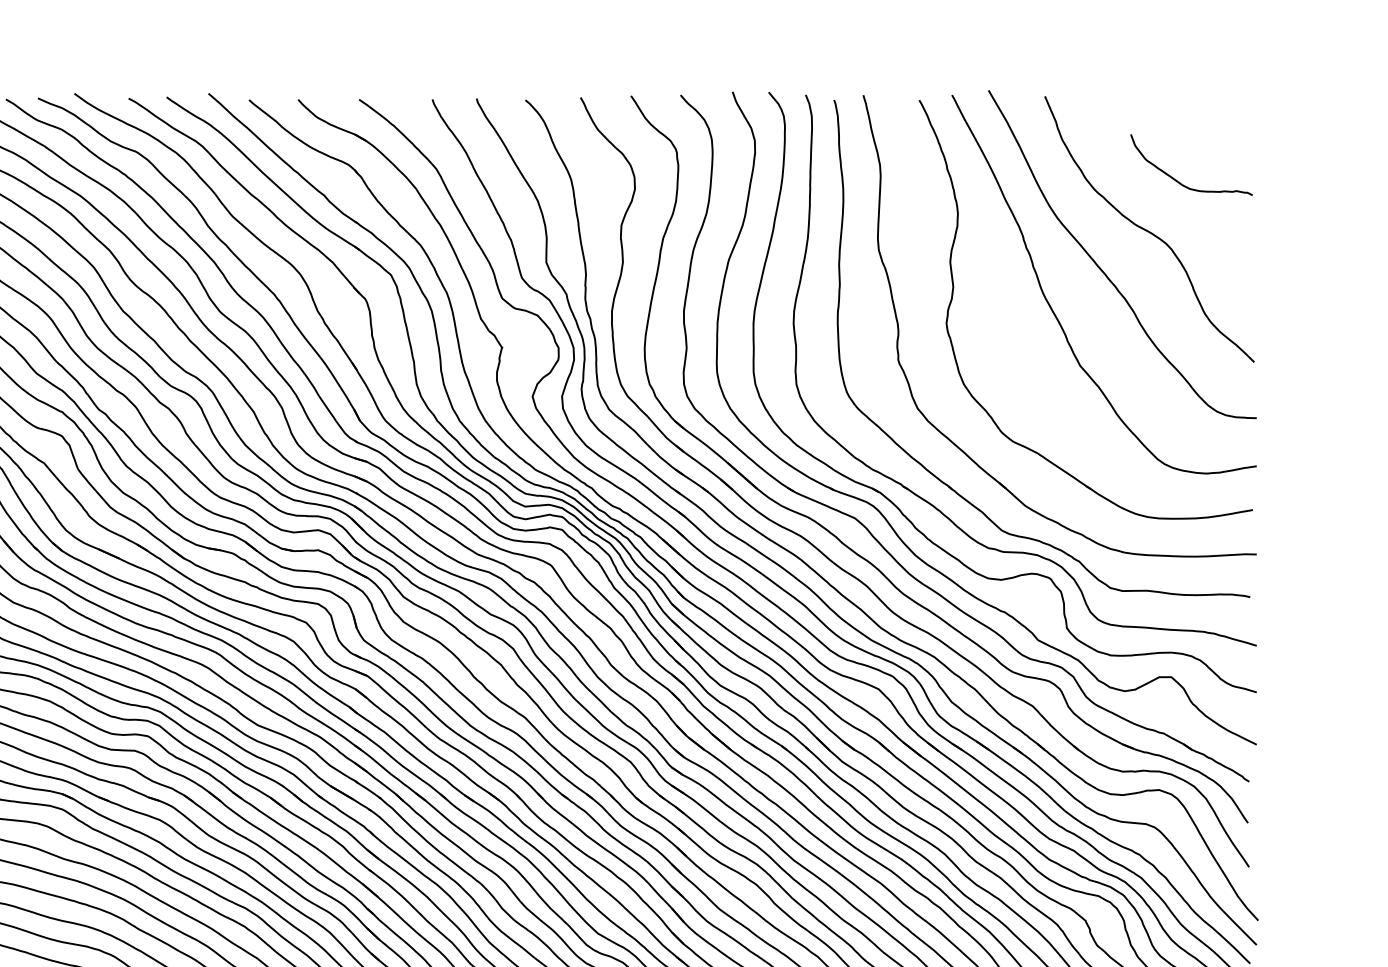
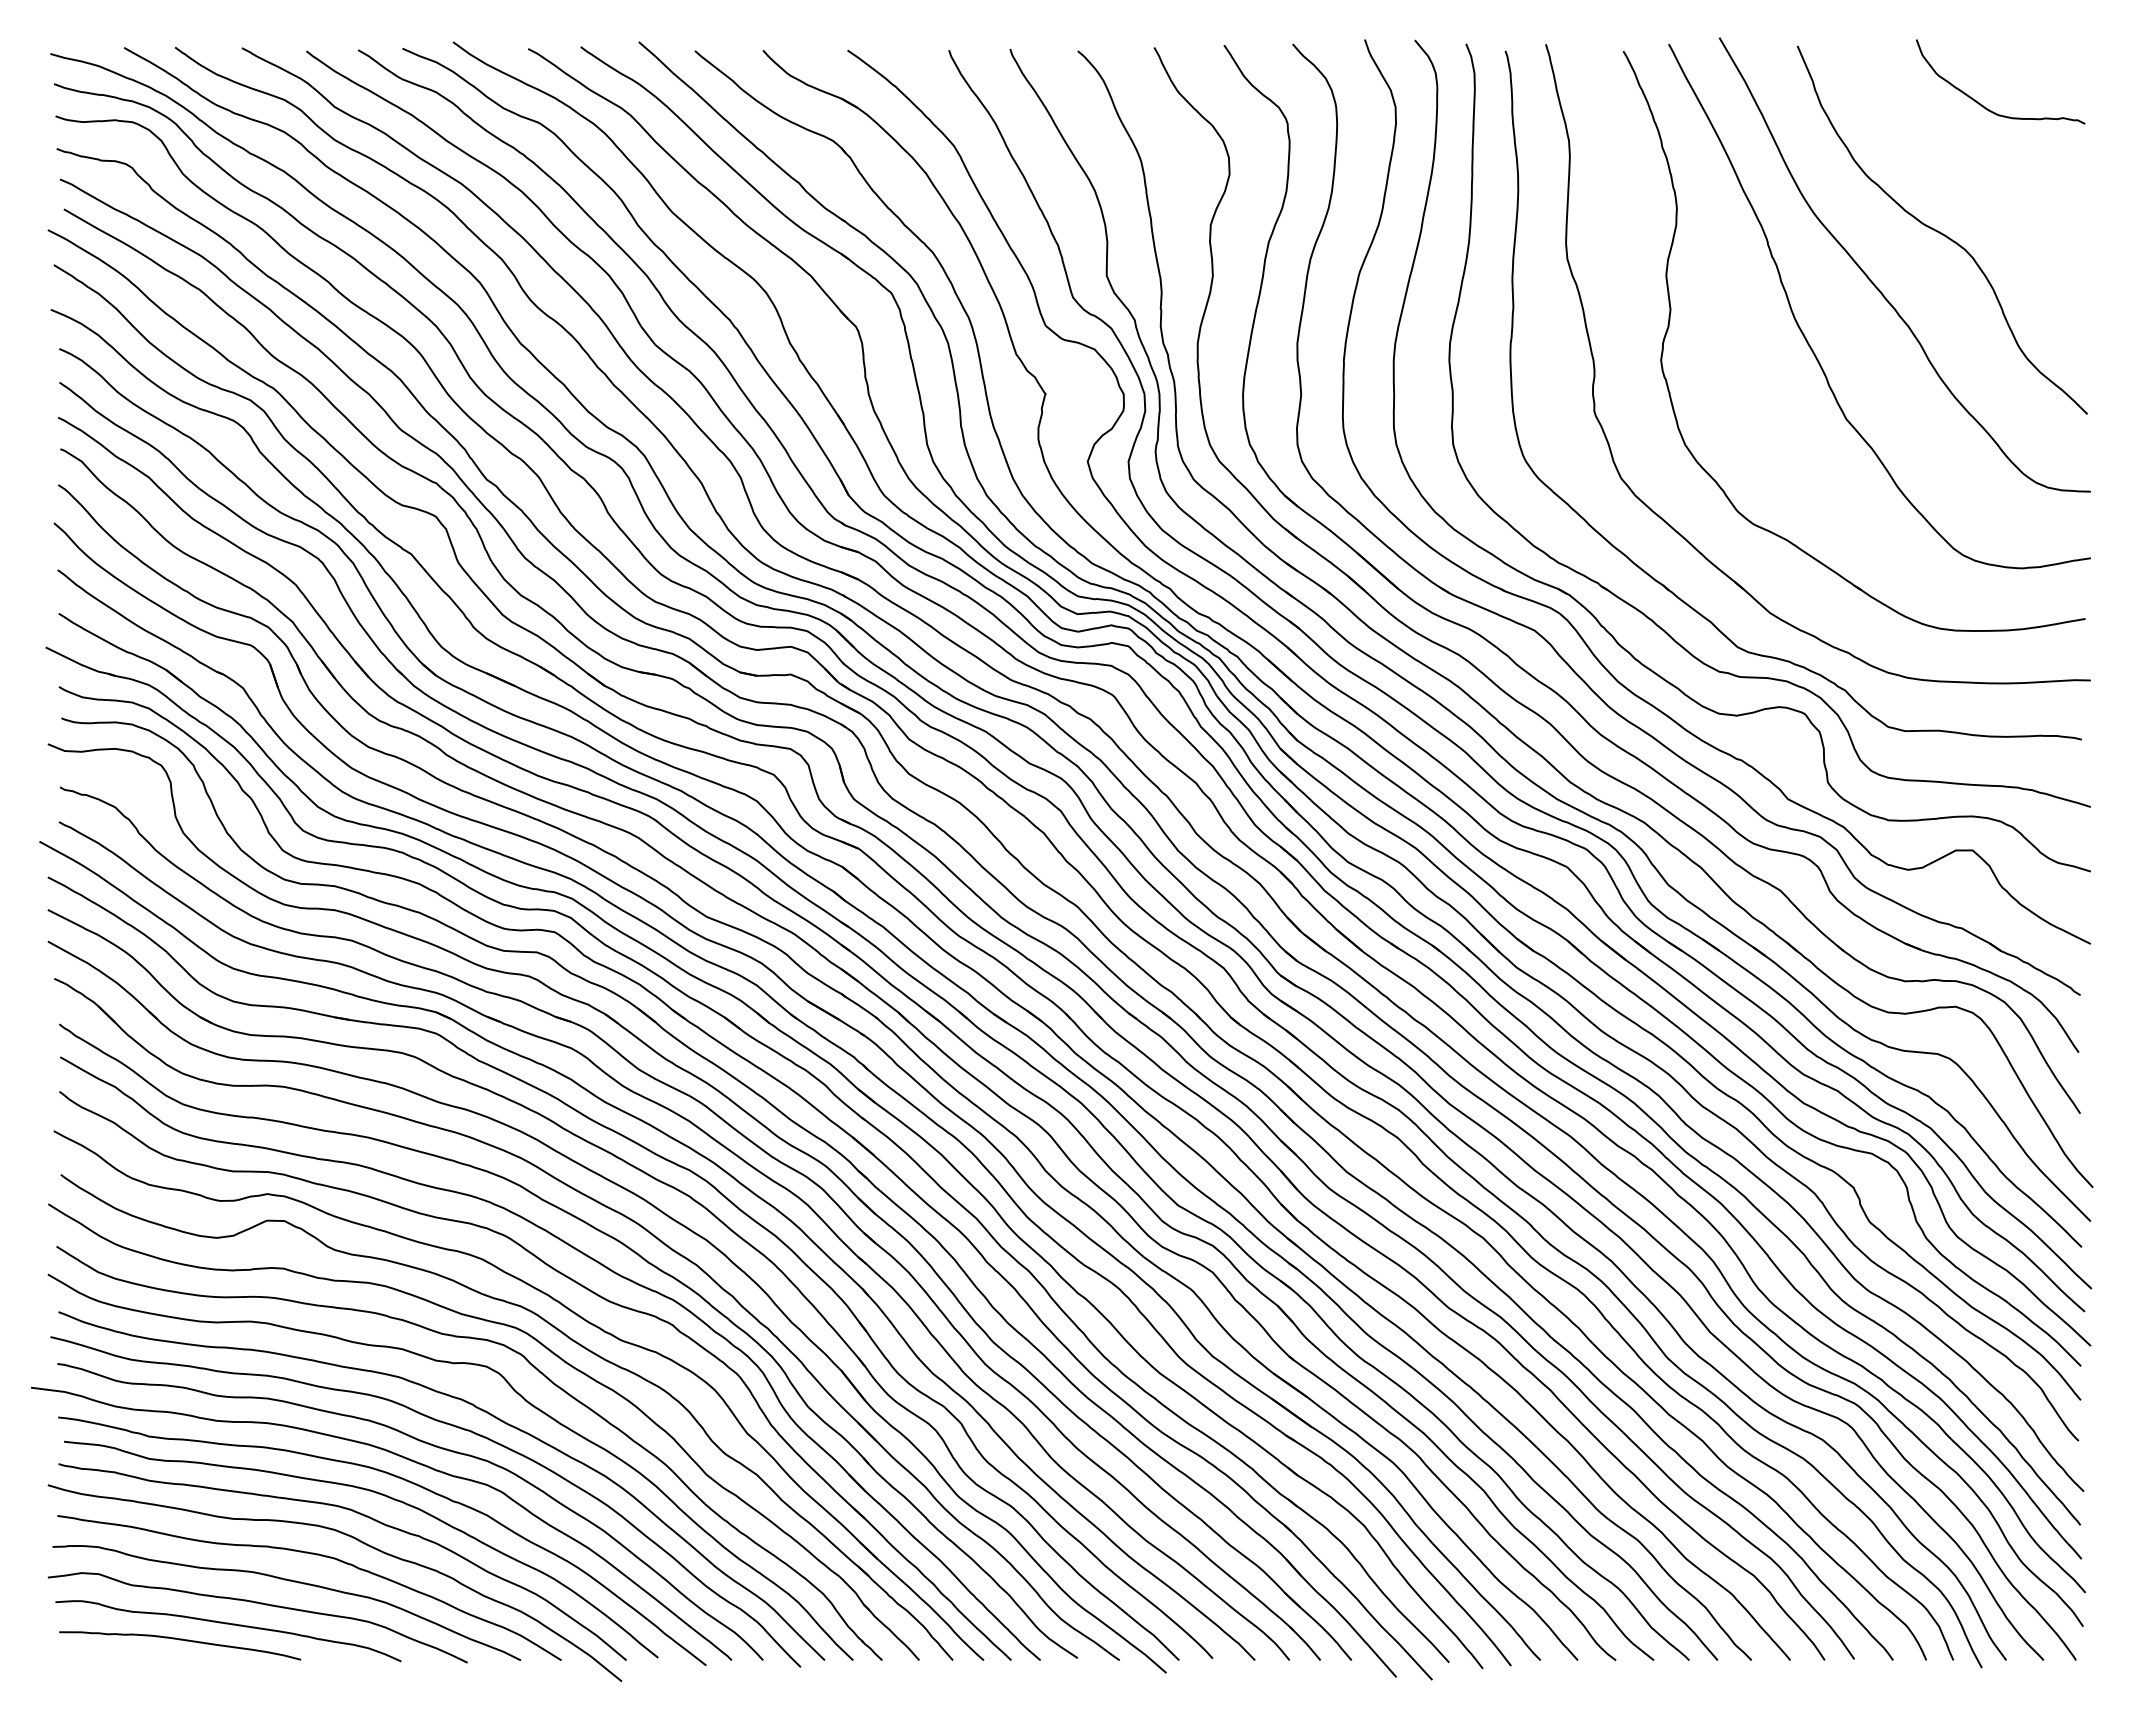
curve: (1178, 181) -> (1982, 104), moved

